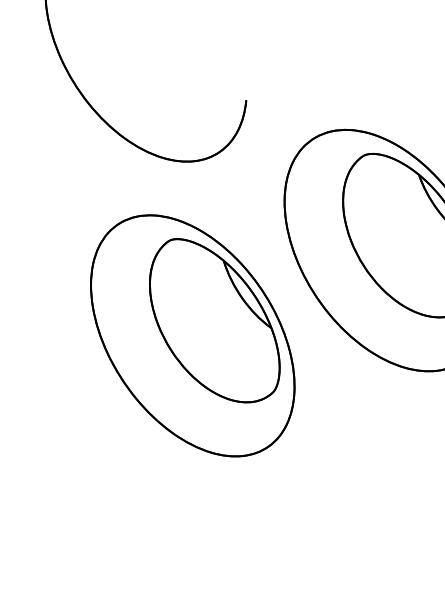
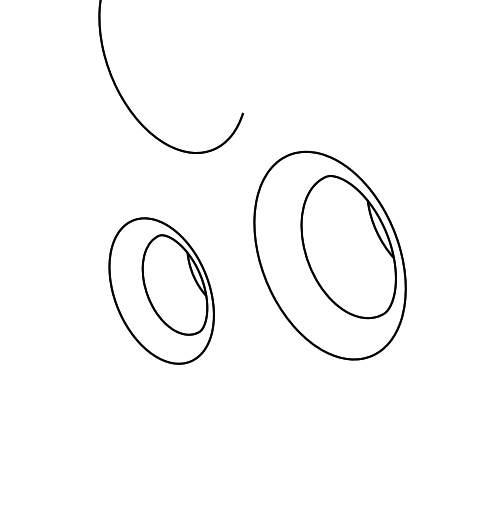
part: (192, 335) -> (161, 290), size x0.7

